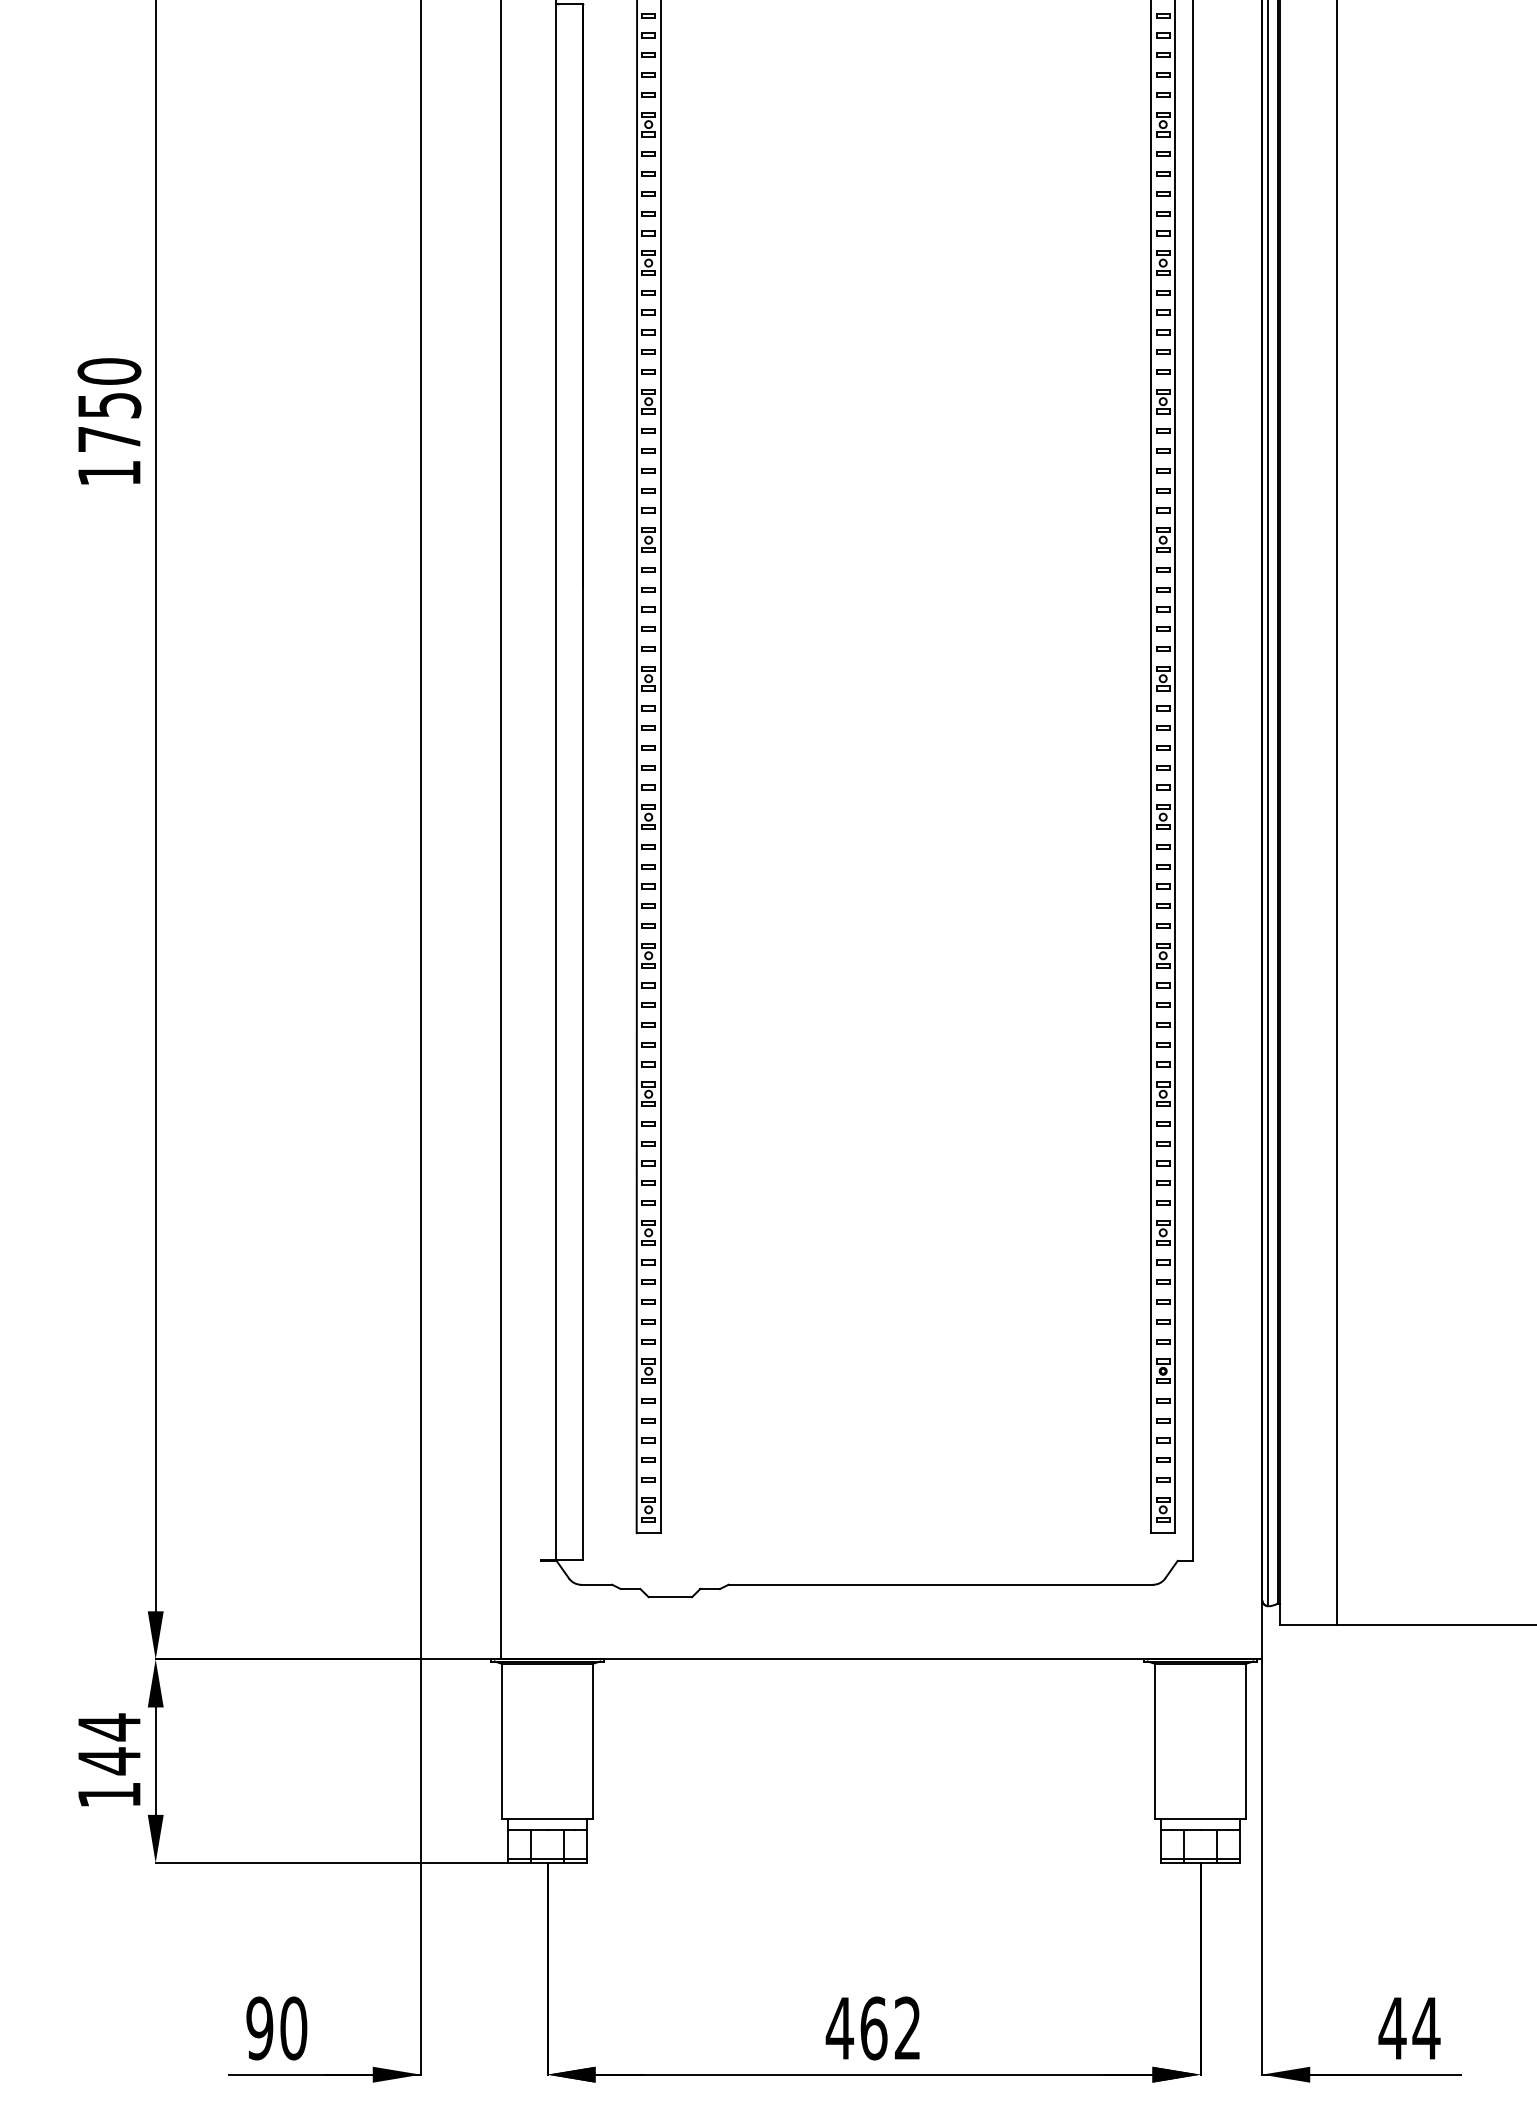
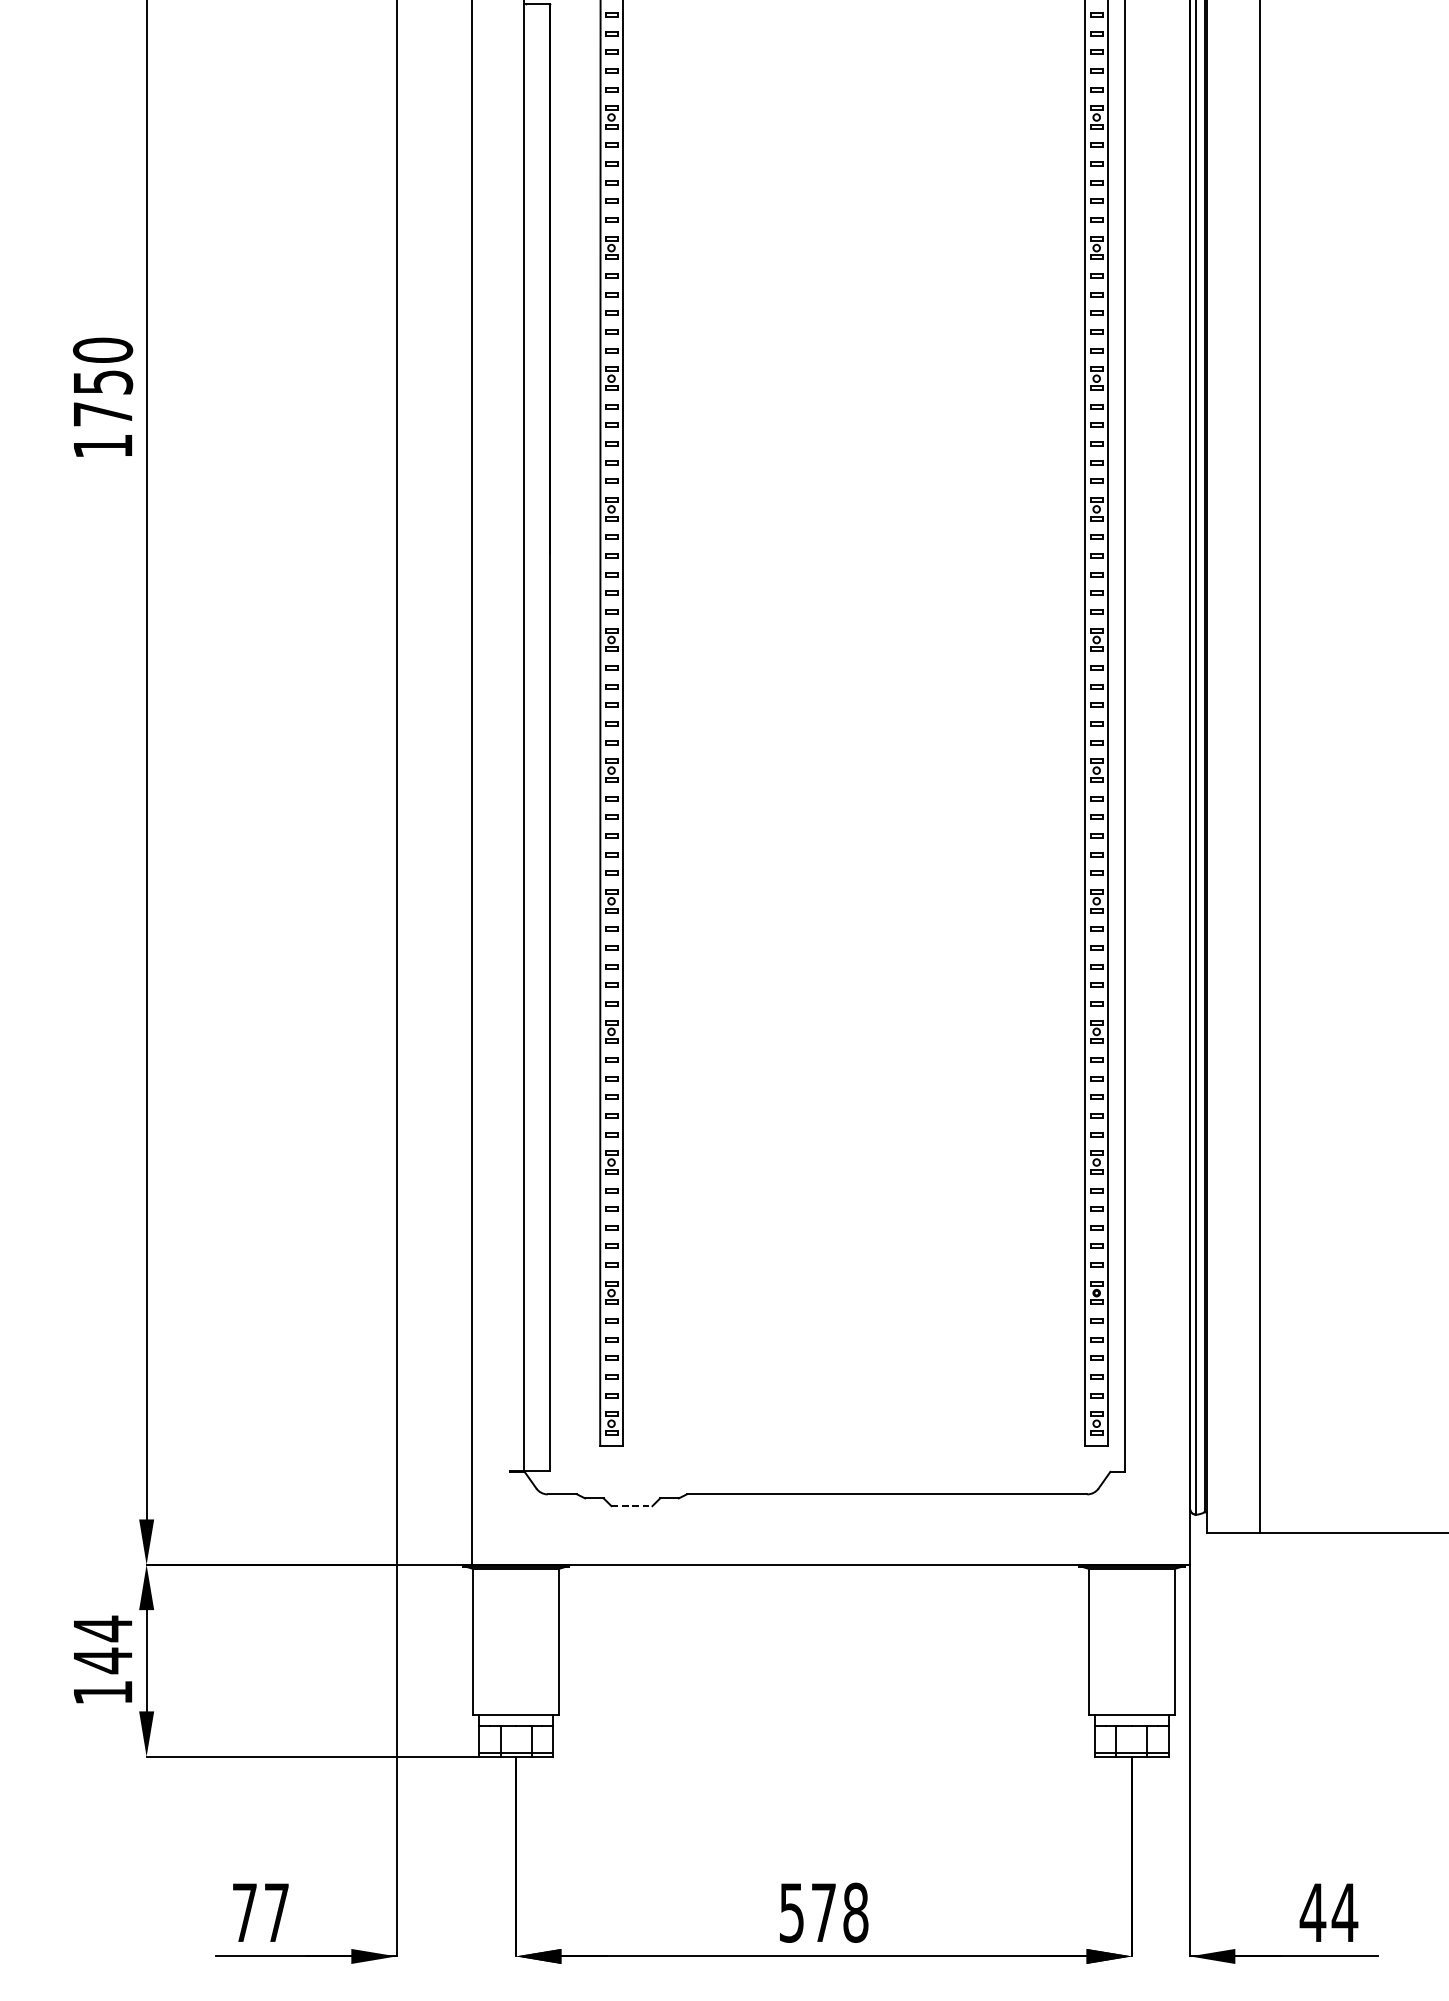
line: (670, 1597) -> (632, 1506), solid -> dashed
text: (276, 2028) -> (260, 1912), 90 -> 77
text: (873, 2028) -> (823, 1912), 462 -> 578

